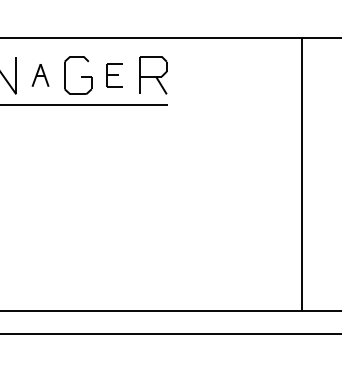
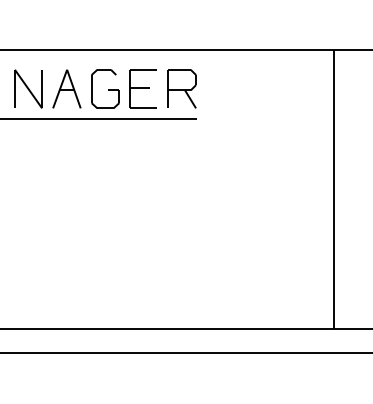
part: (40, 74) -> (66, 88), size x1.67
part: (114, 74) -> (142, 88), size x1.67

